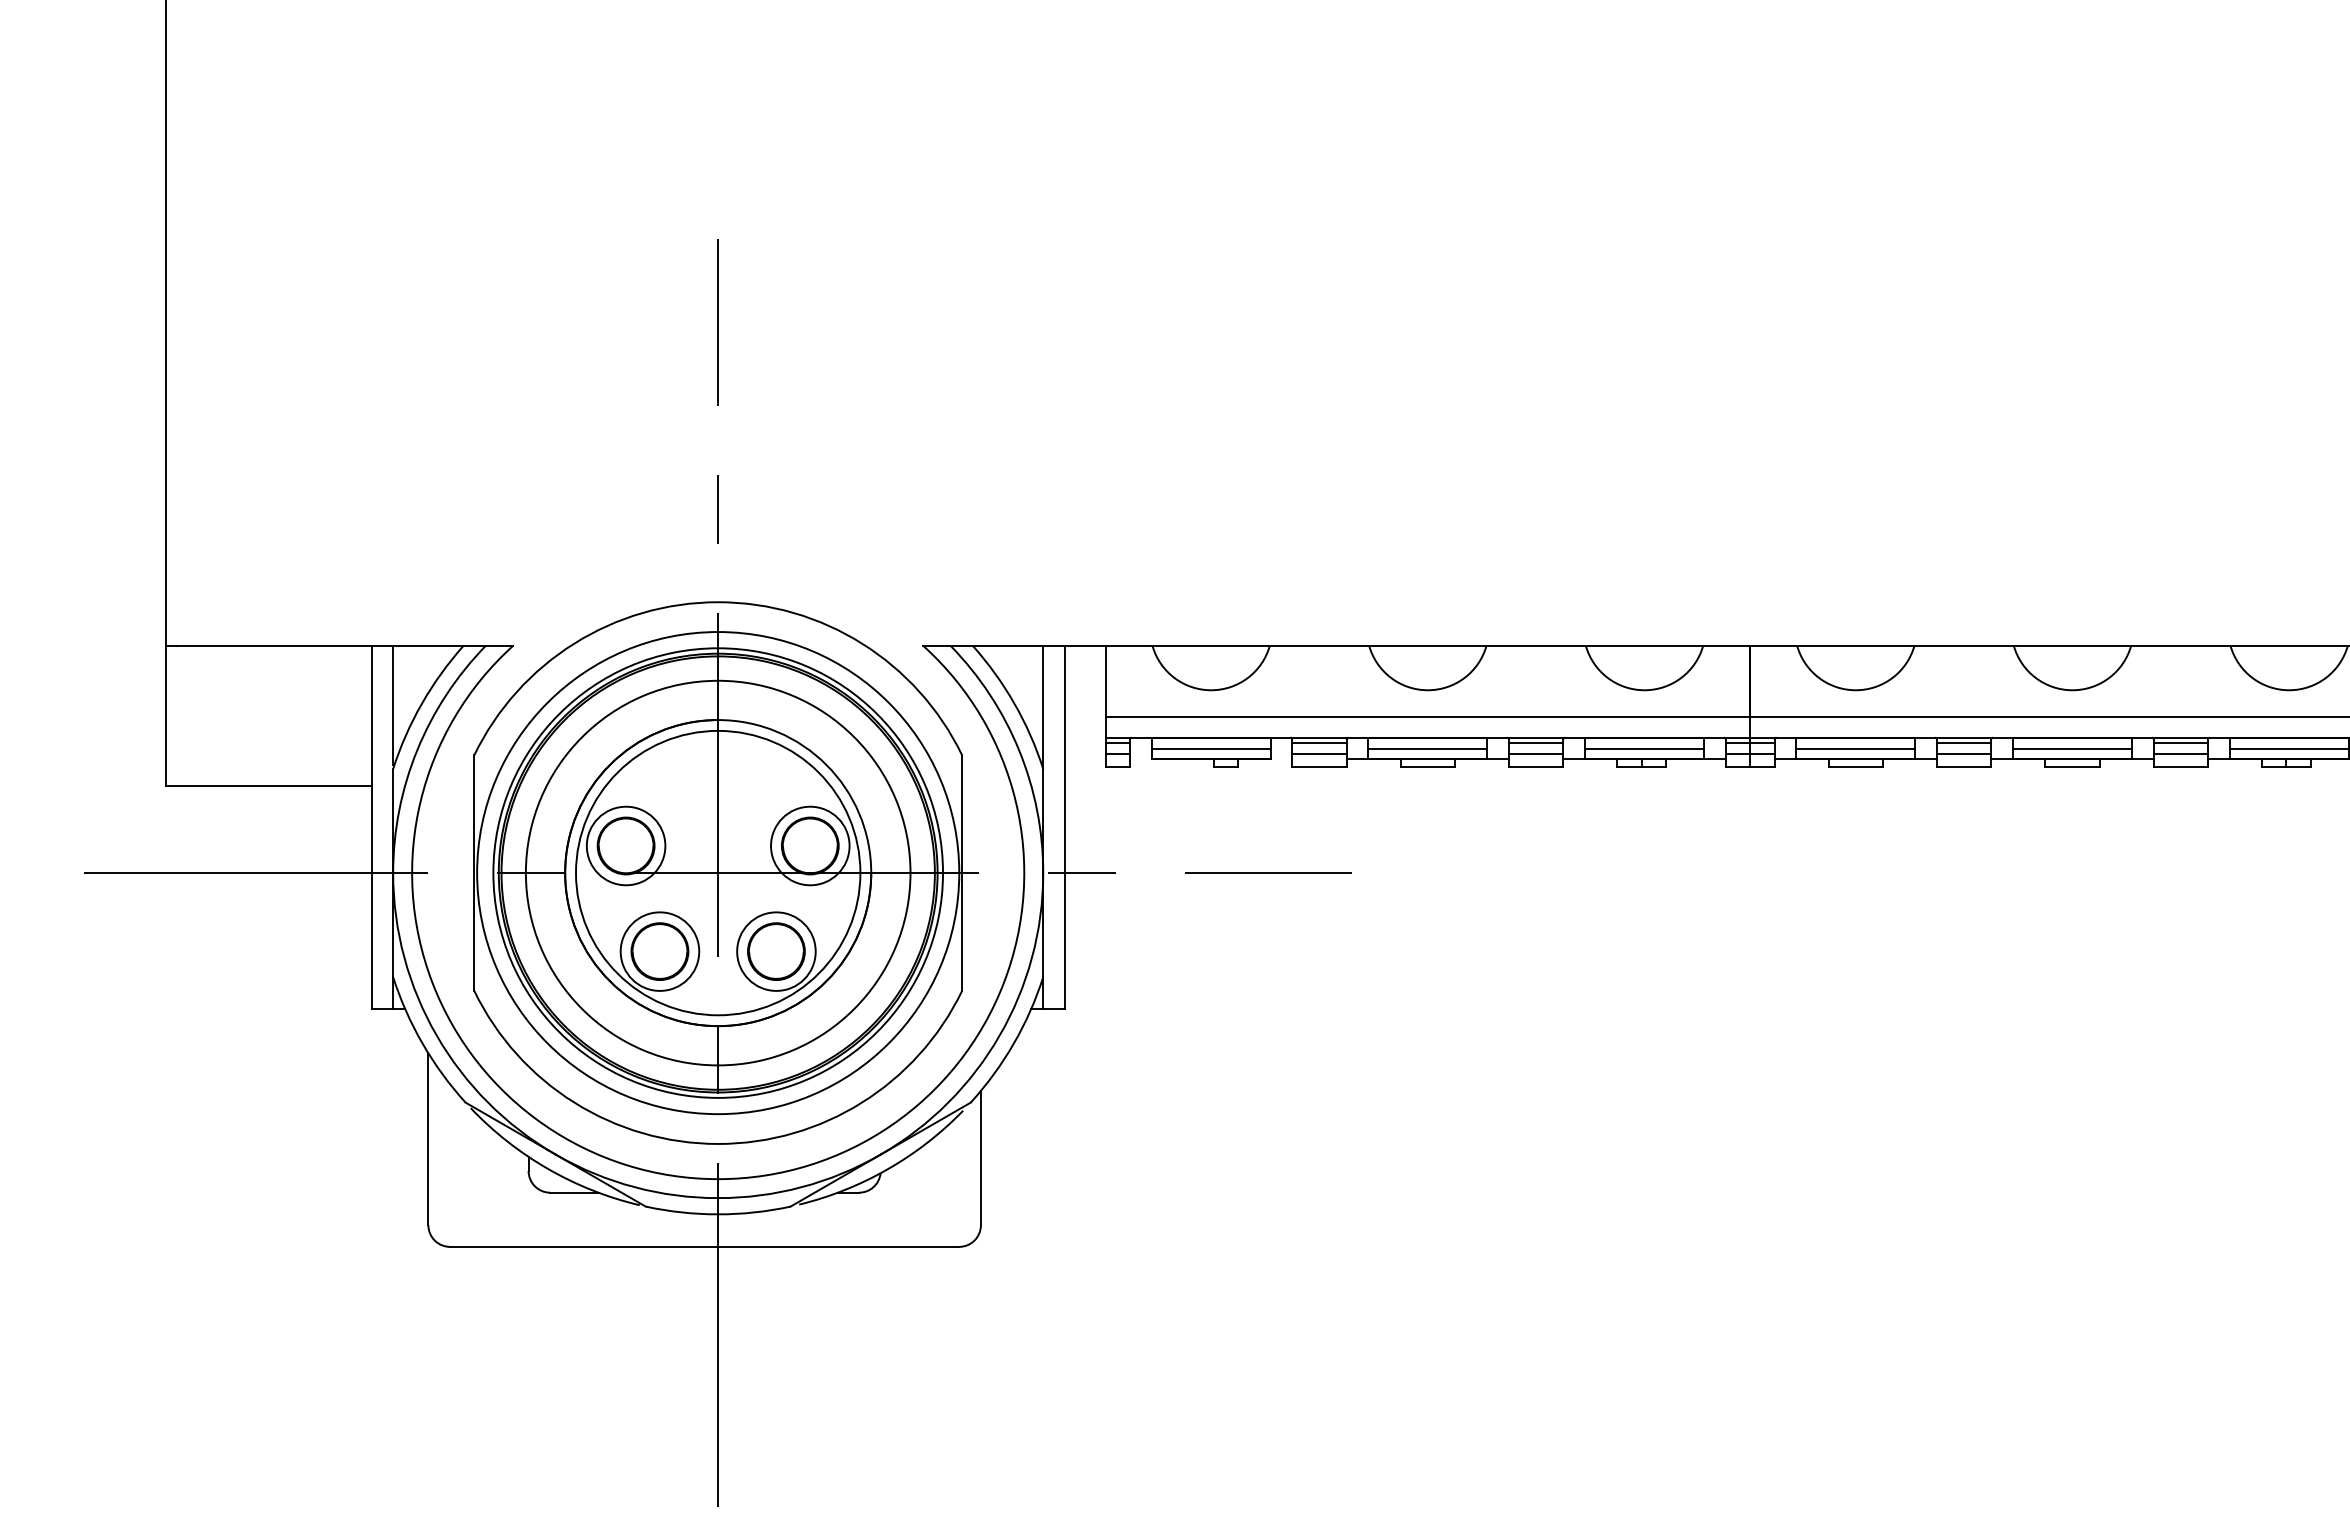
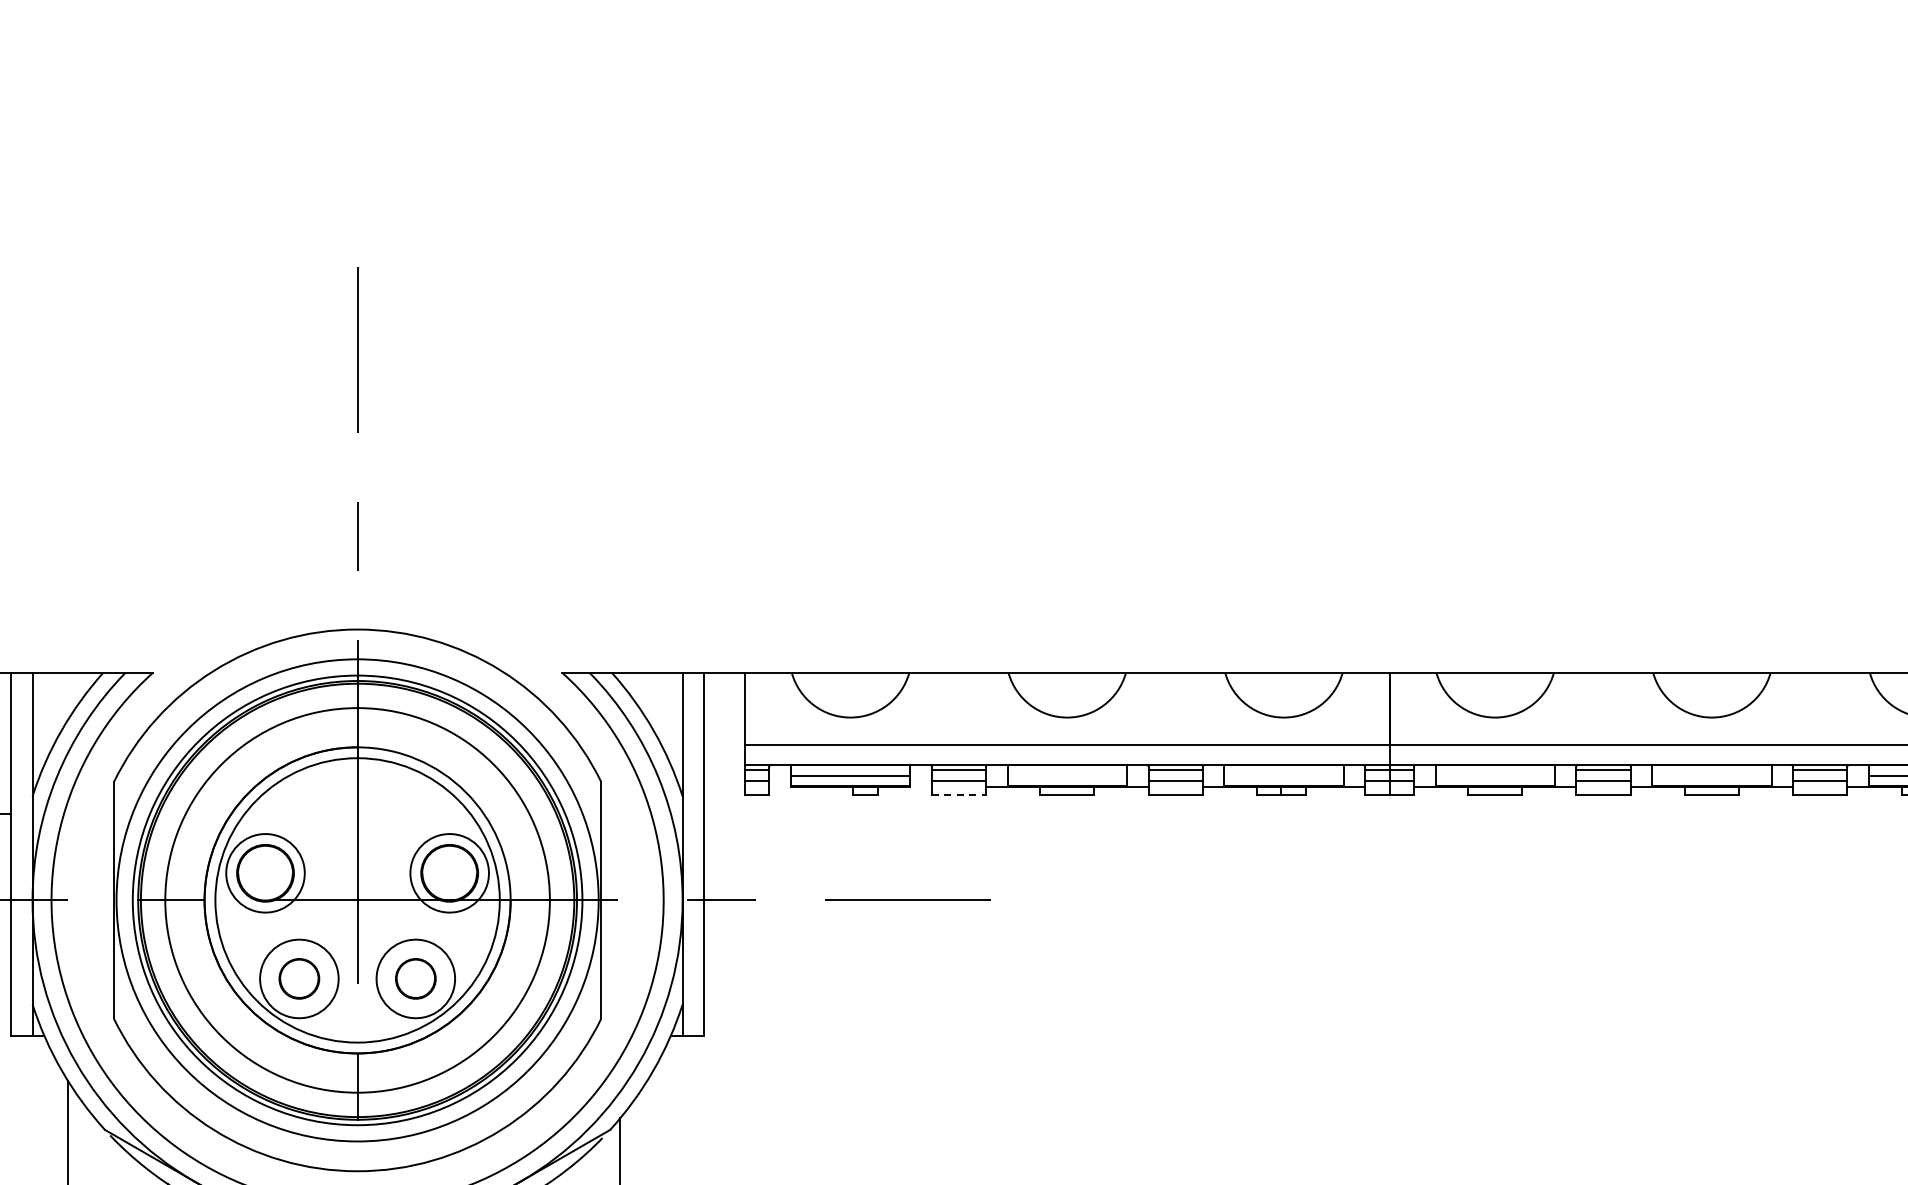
line: (1427, 748) -> (1066, 775), removed
line: (1644, 748) -> (1283, 775), removed
line: (1855, 748) -> (1494, 775), removed
line: (2072, 748) -> (1711, 775), removed
line: (1320, 767) -> (959, 794), solid -> dashed
part: (659, 951) -> (298, 978), size x0.7
circle: (776, 951) -> (415, 978), size x0.7

